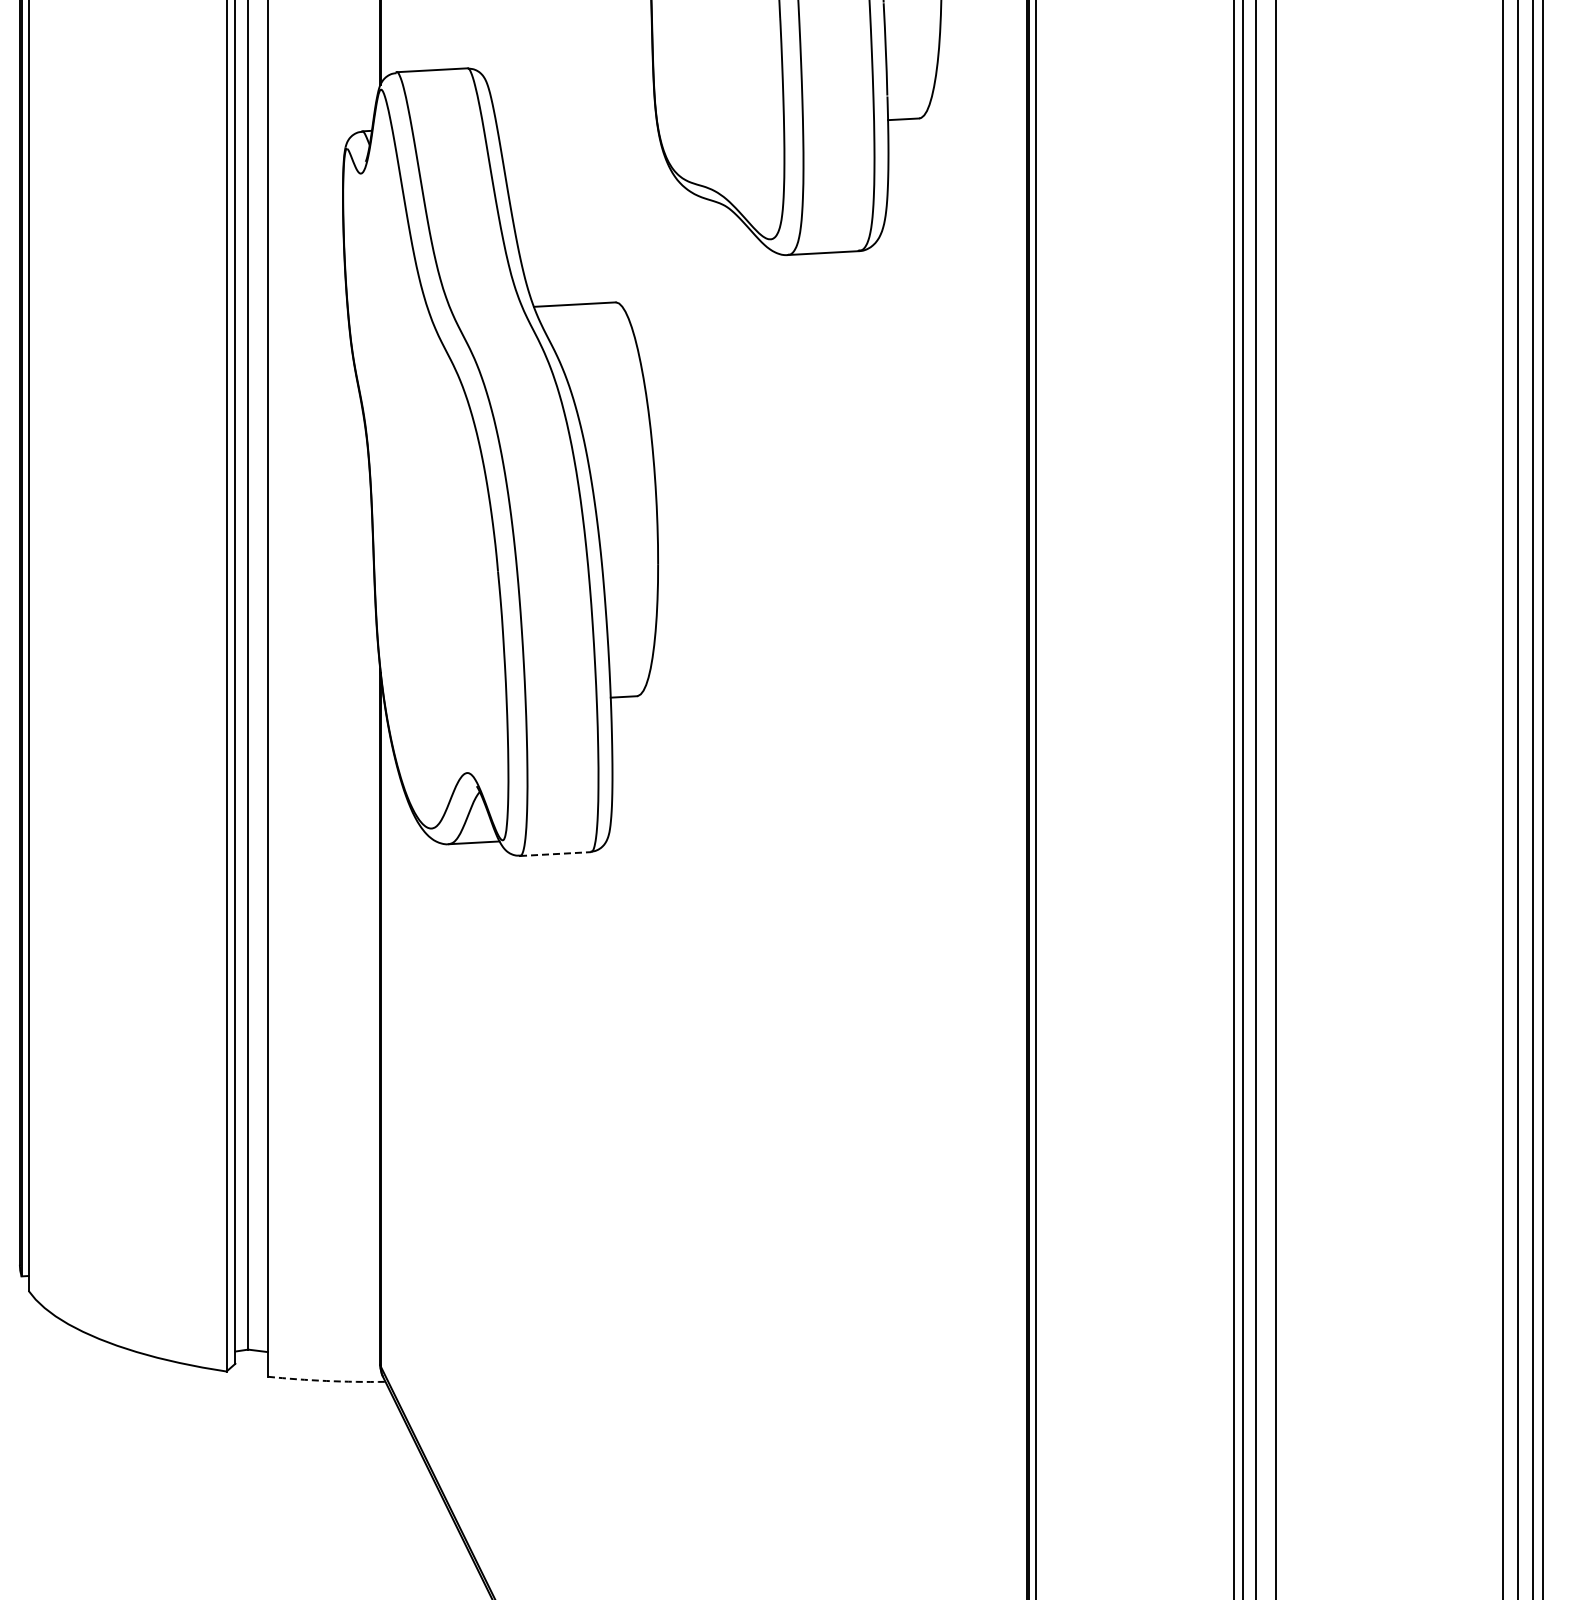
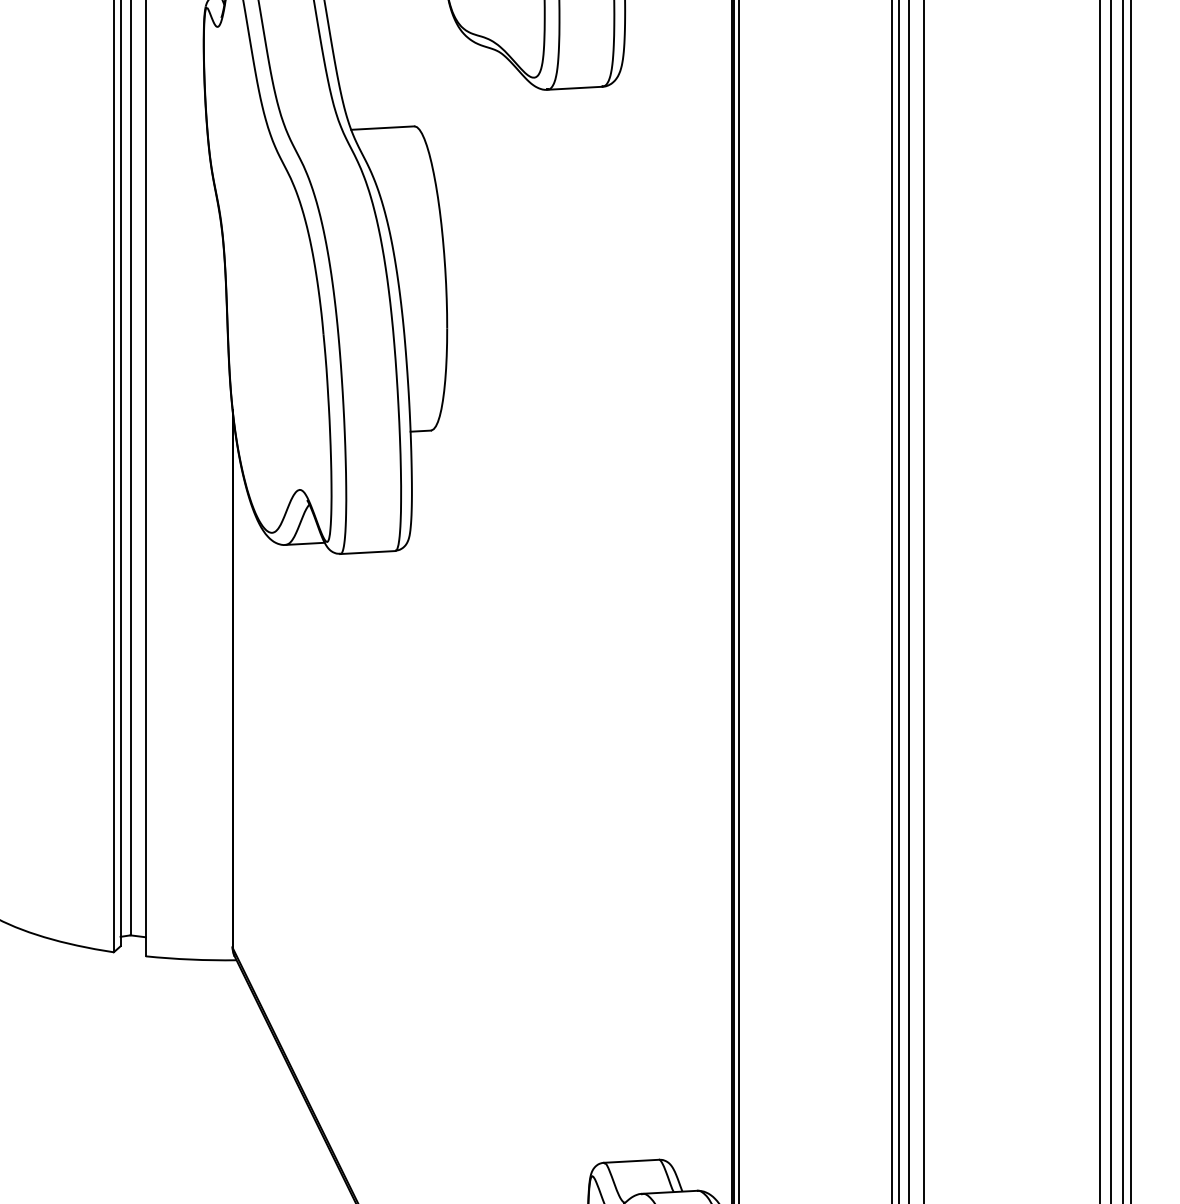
line: (555, 854) -> (367, 552), dashed -> solid
arc: (326, 1380) -> (191, 959), dashed -> solid

